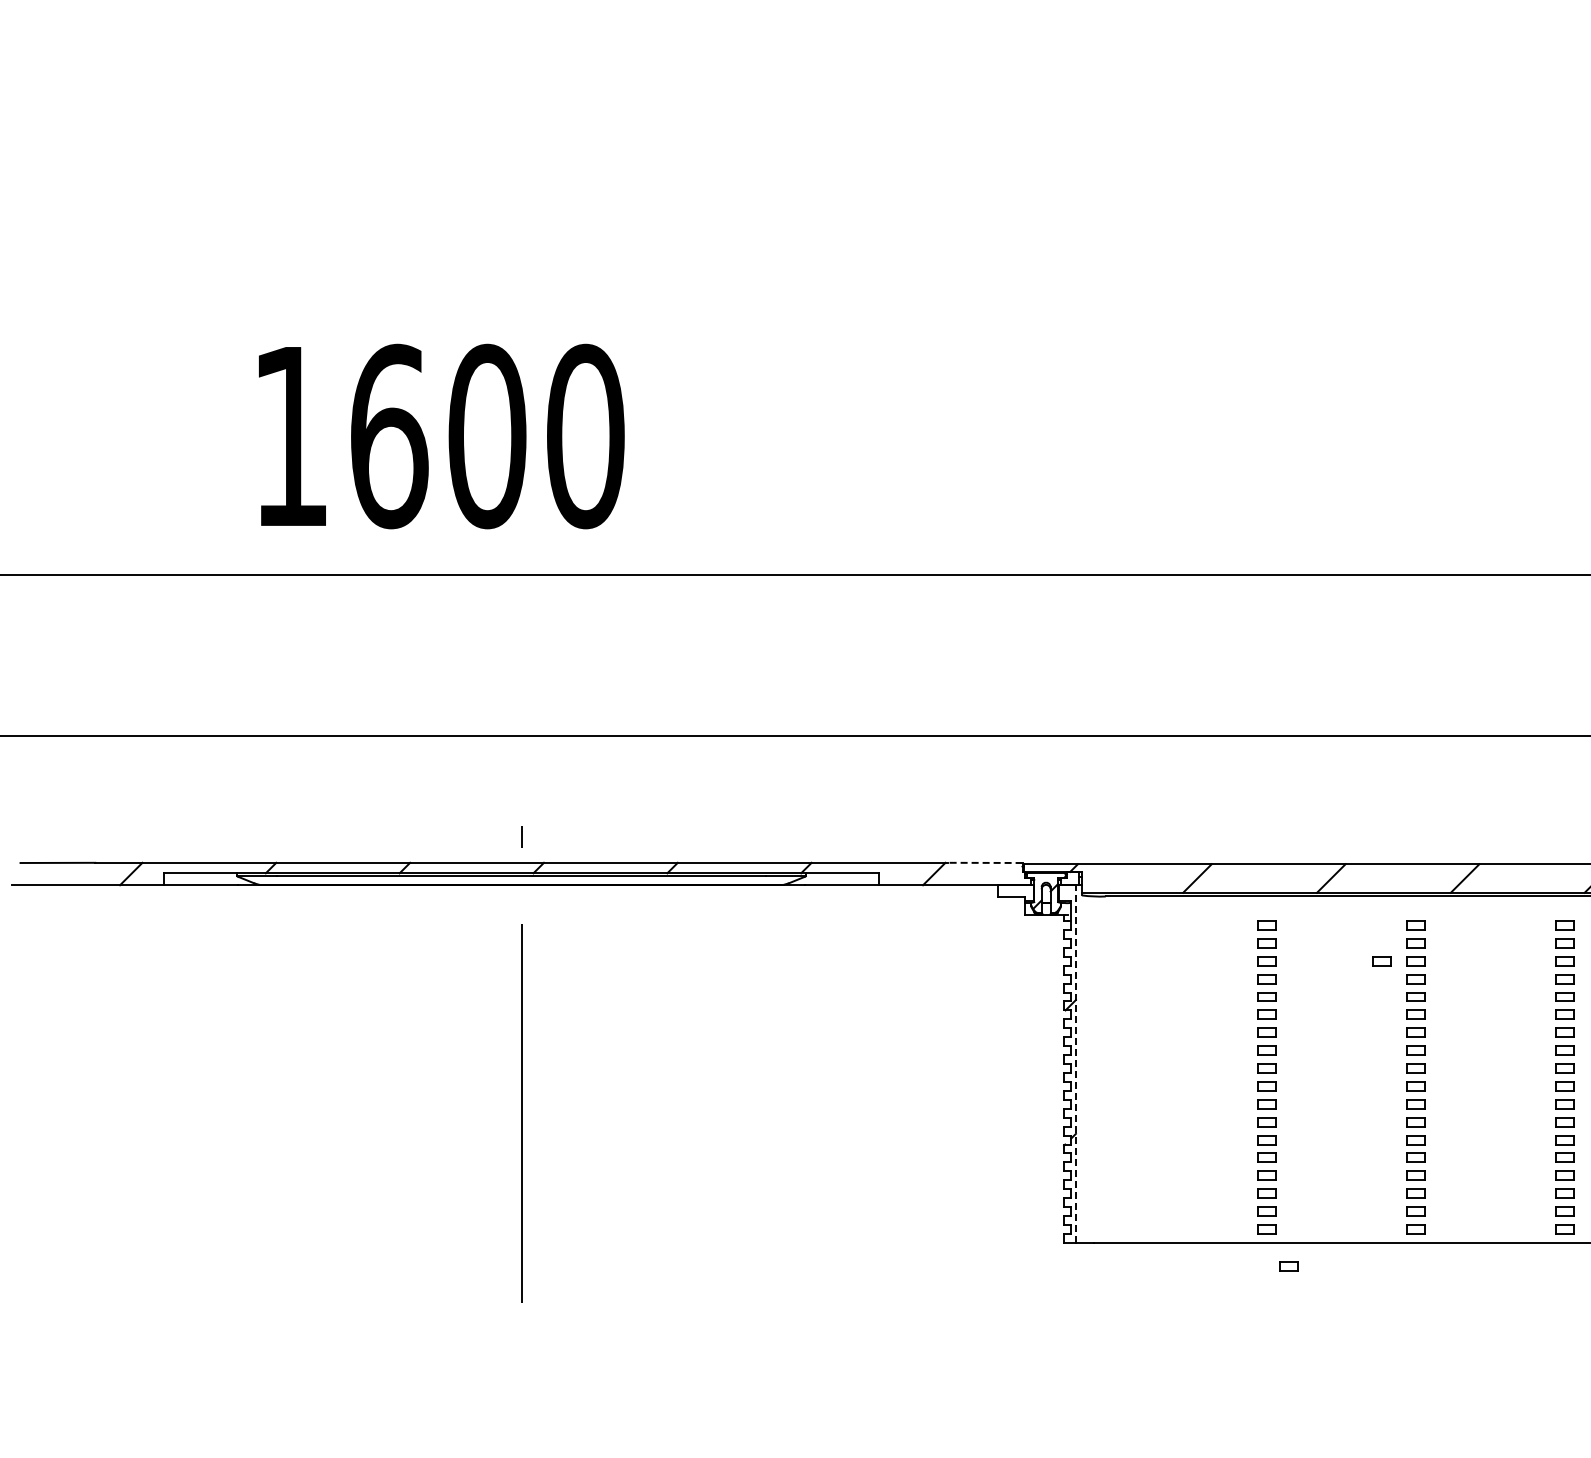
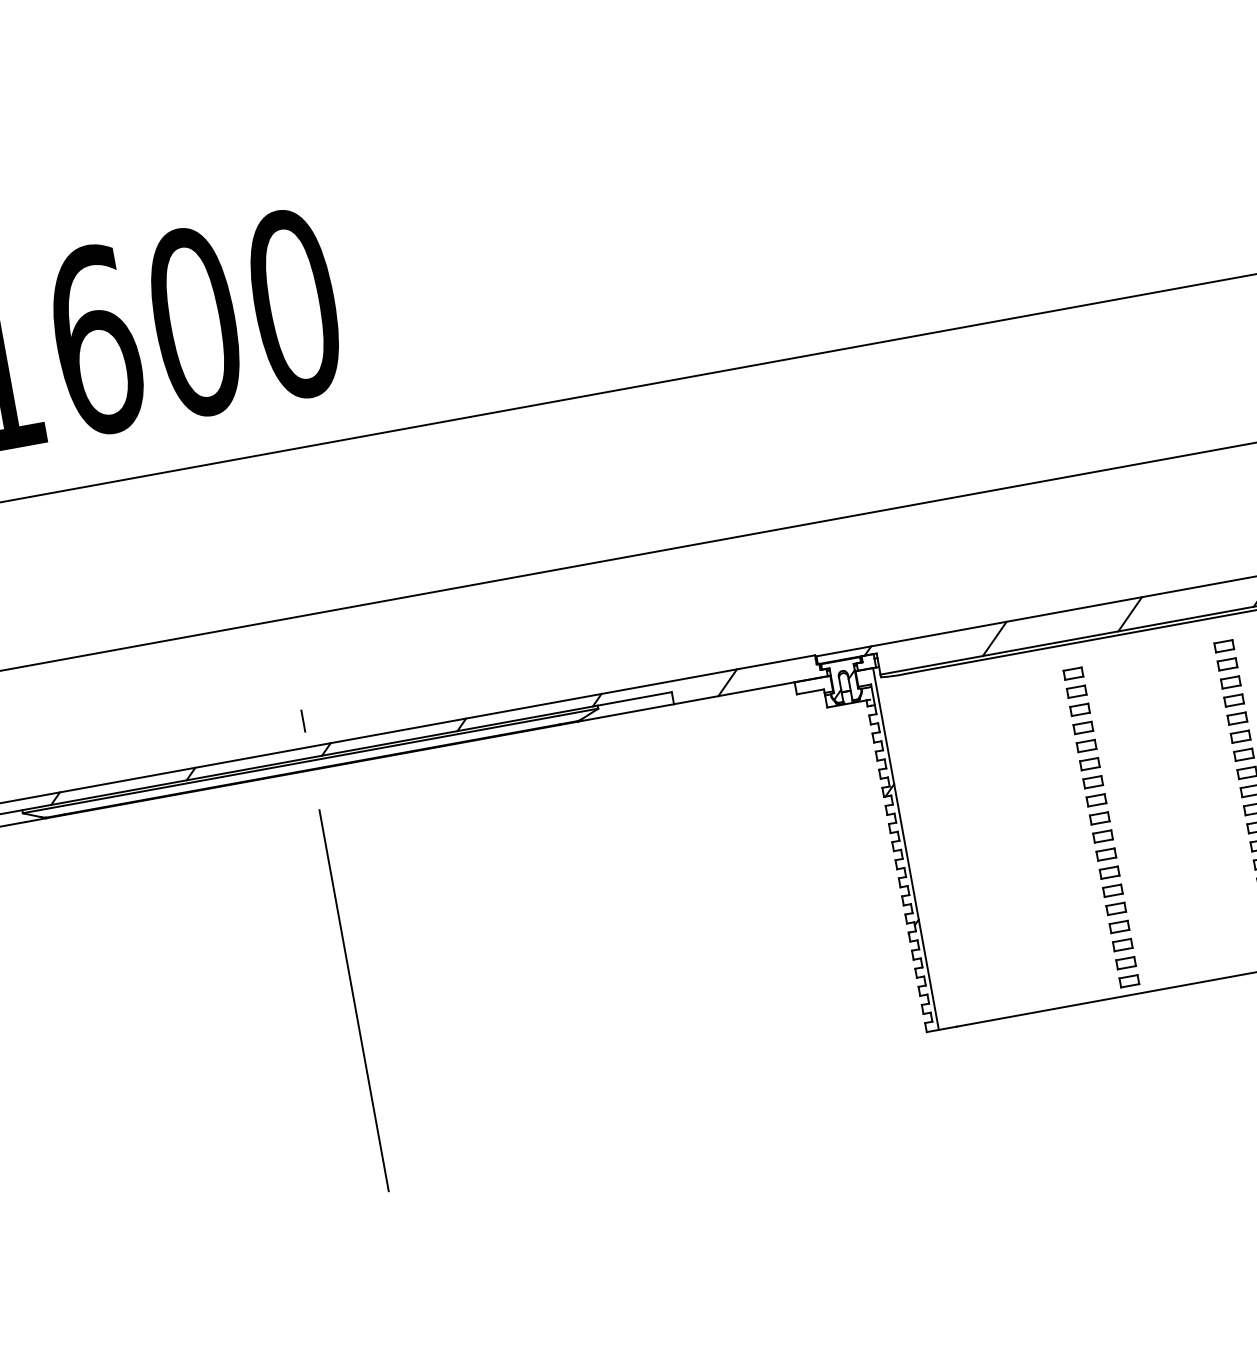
line: (984, 862) -> (776, 661), dashed -> solid
part: (1381, 961) -> (1196, 689), removed
line: (1075, 1064) -> (905, 849), dashed -> solid
part: (1288, 1266) -> (1158, 1014), removed

